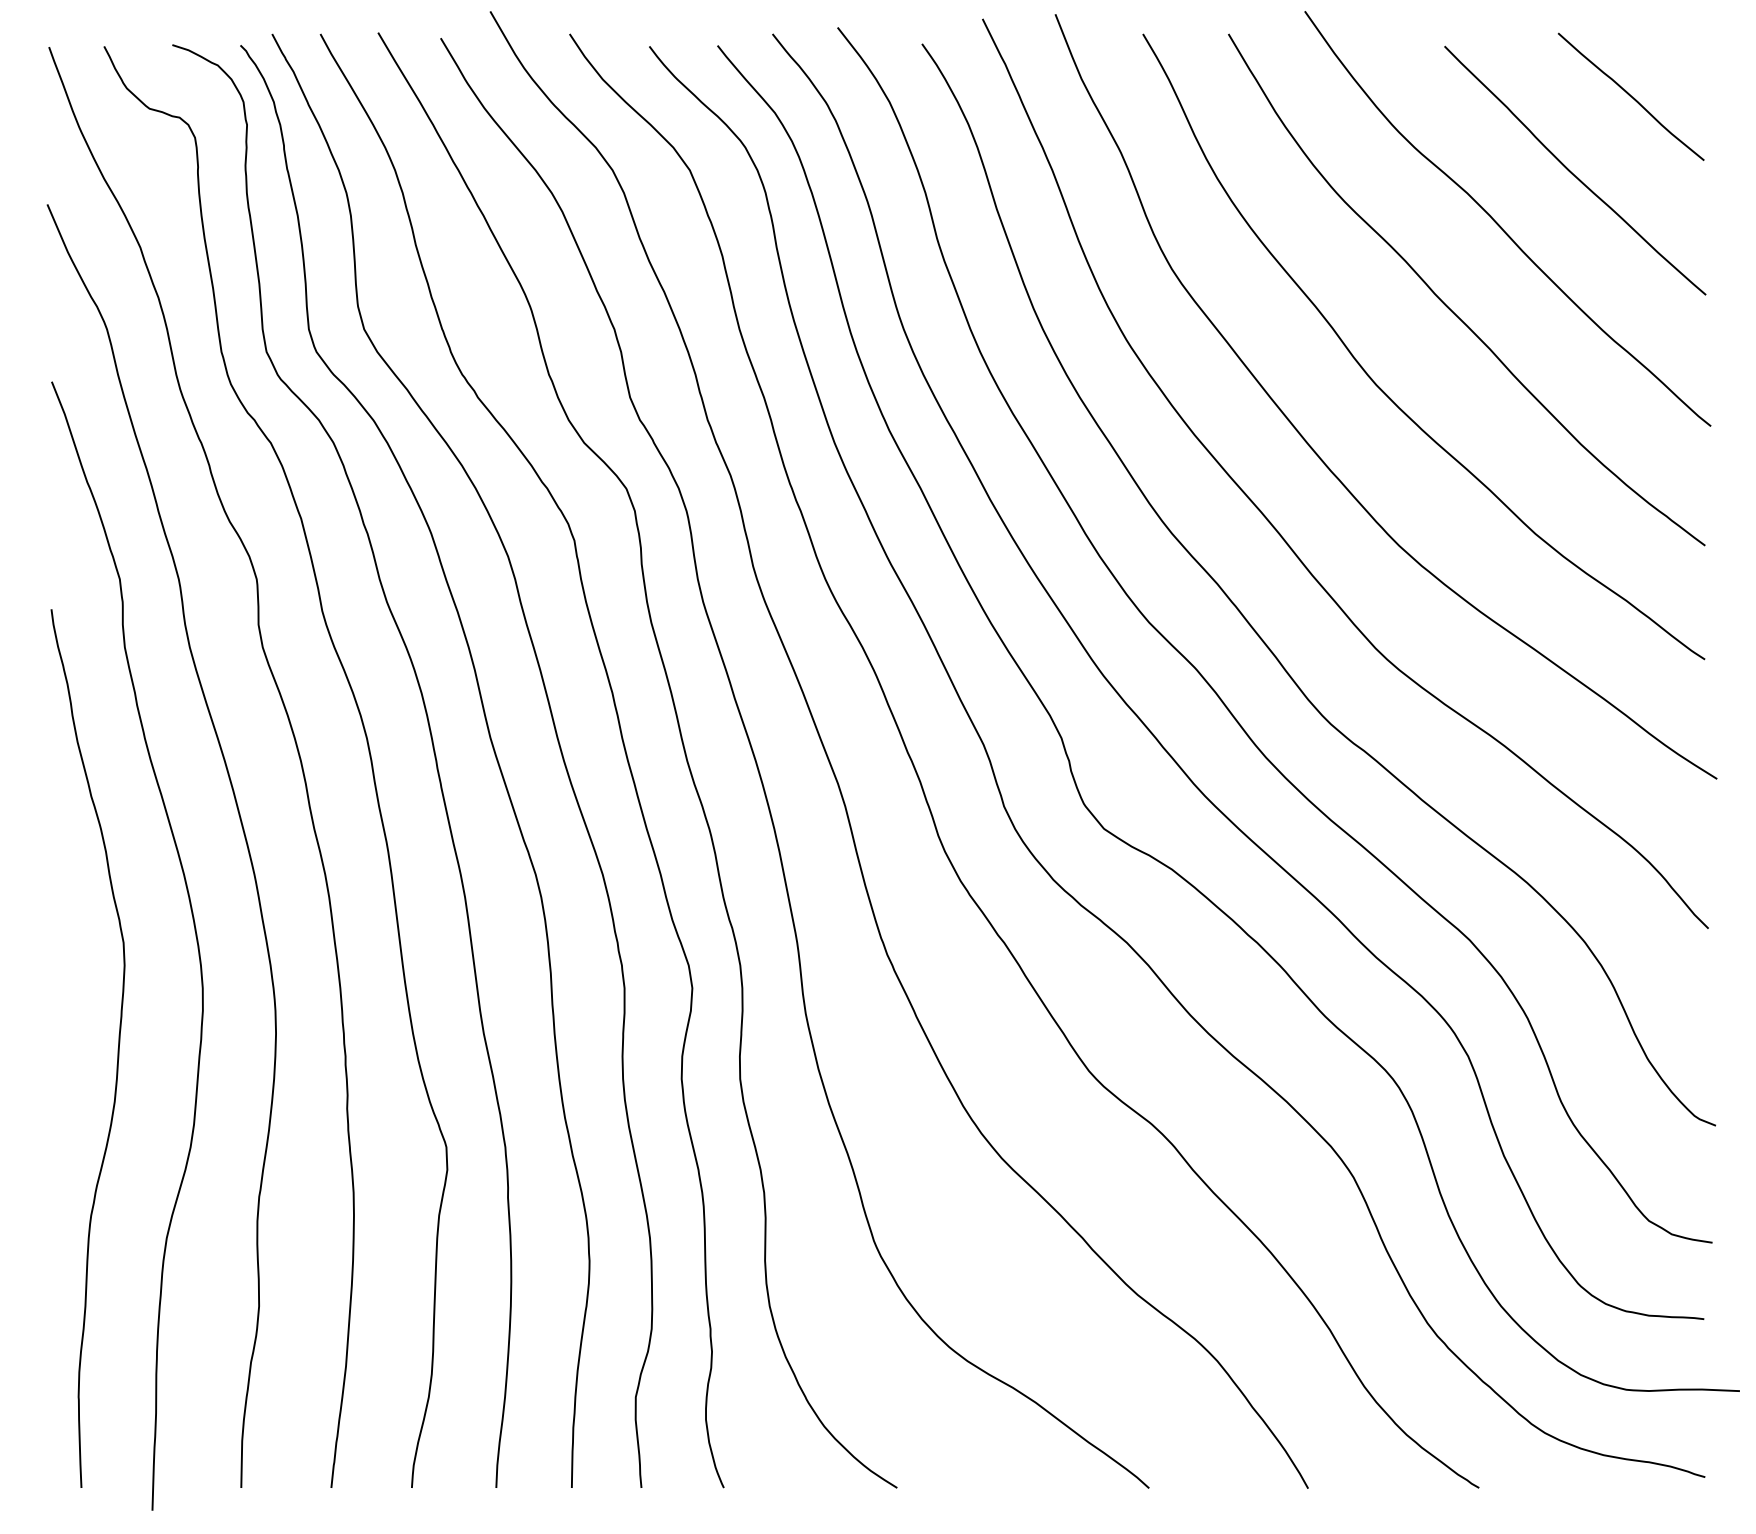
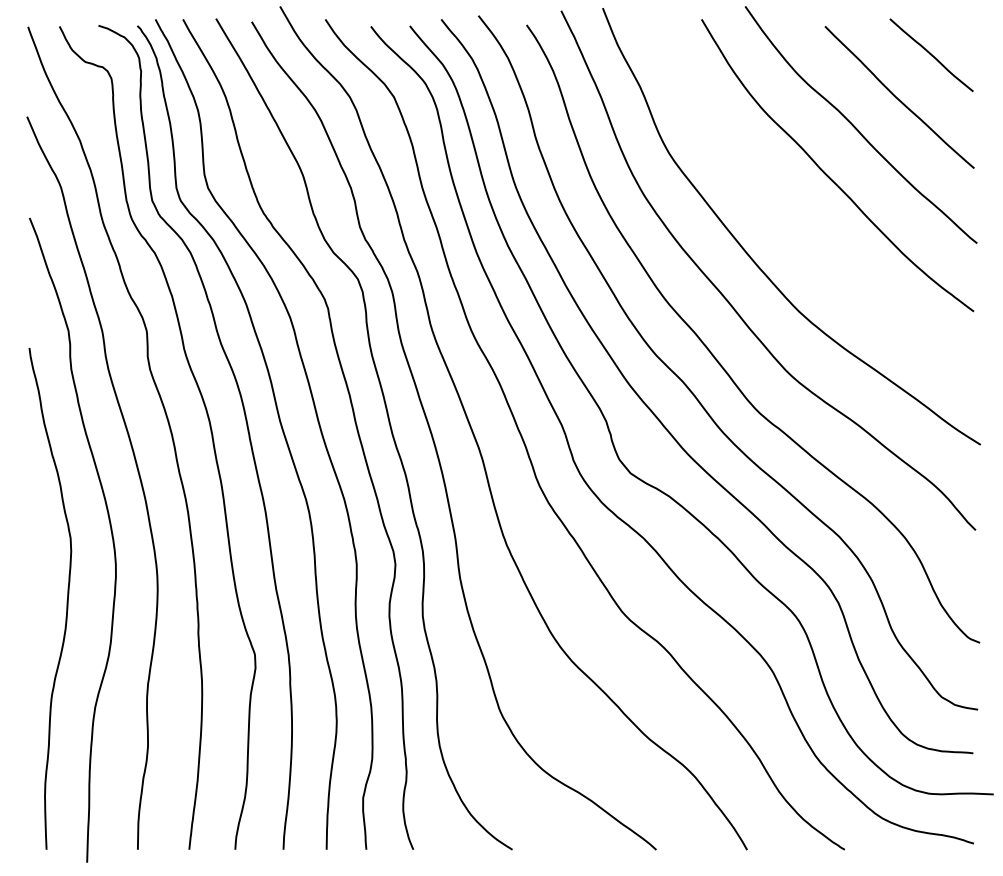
curve: (1382, 387) -> (789, 221), removed

